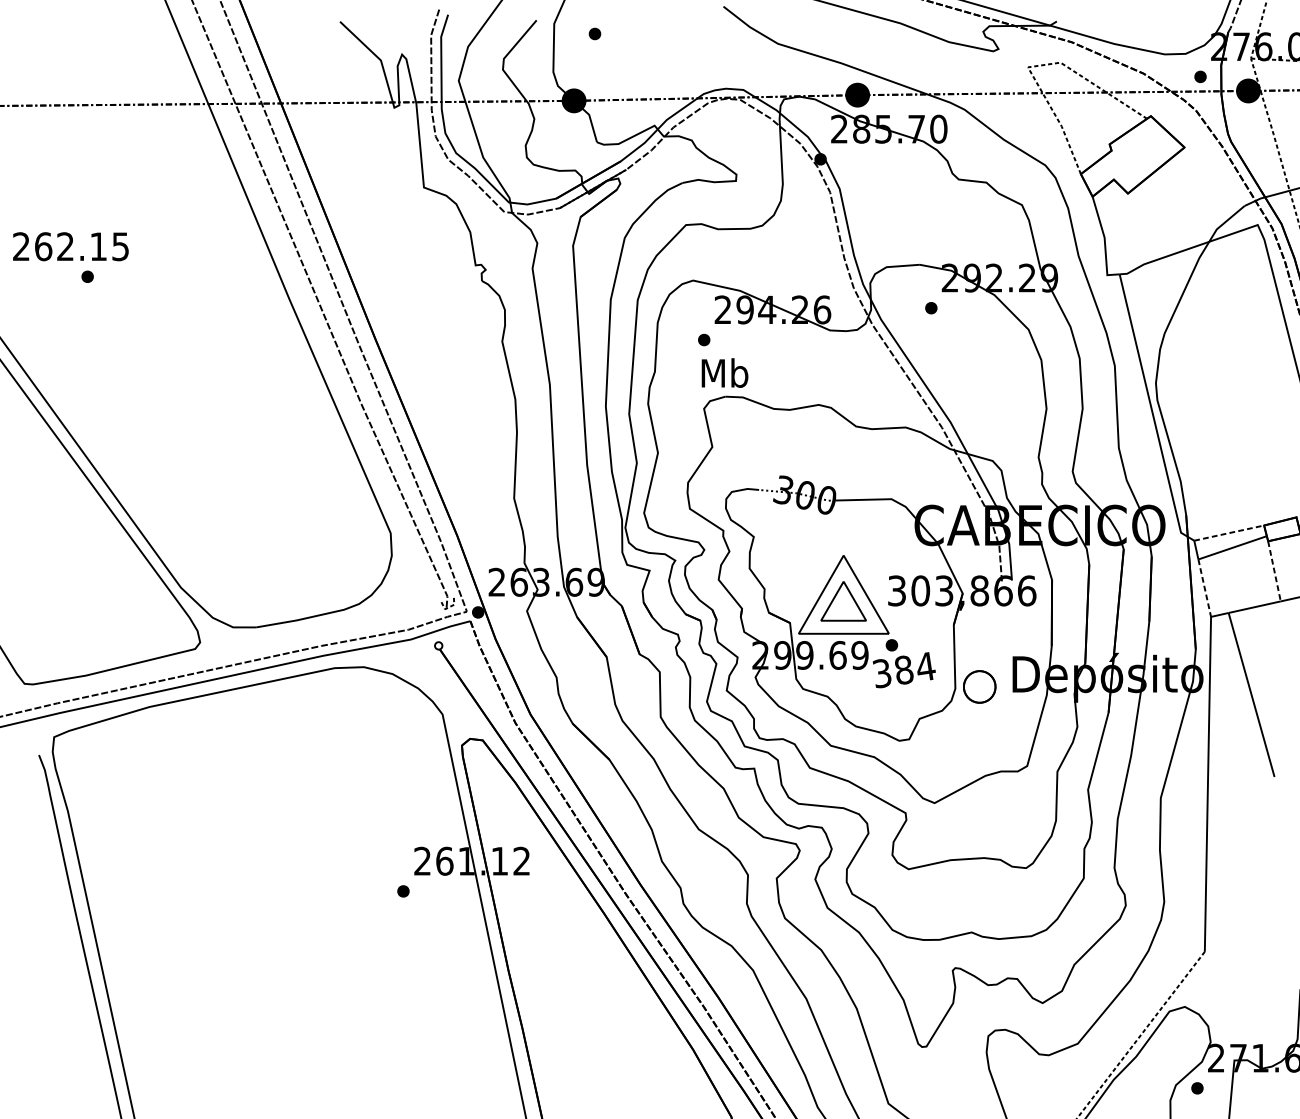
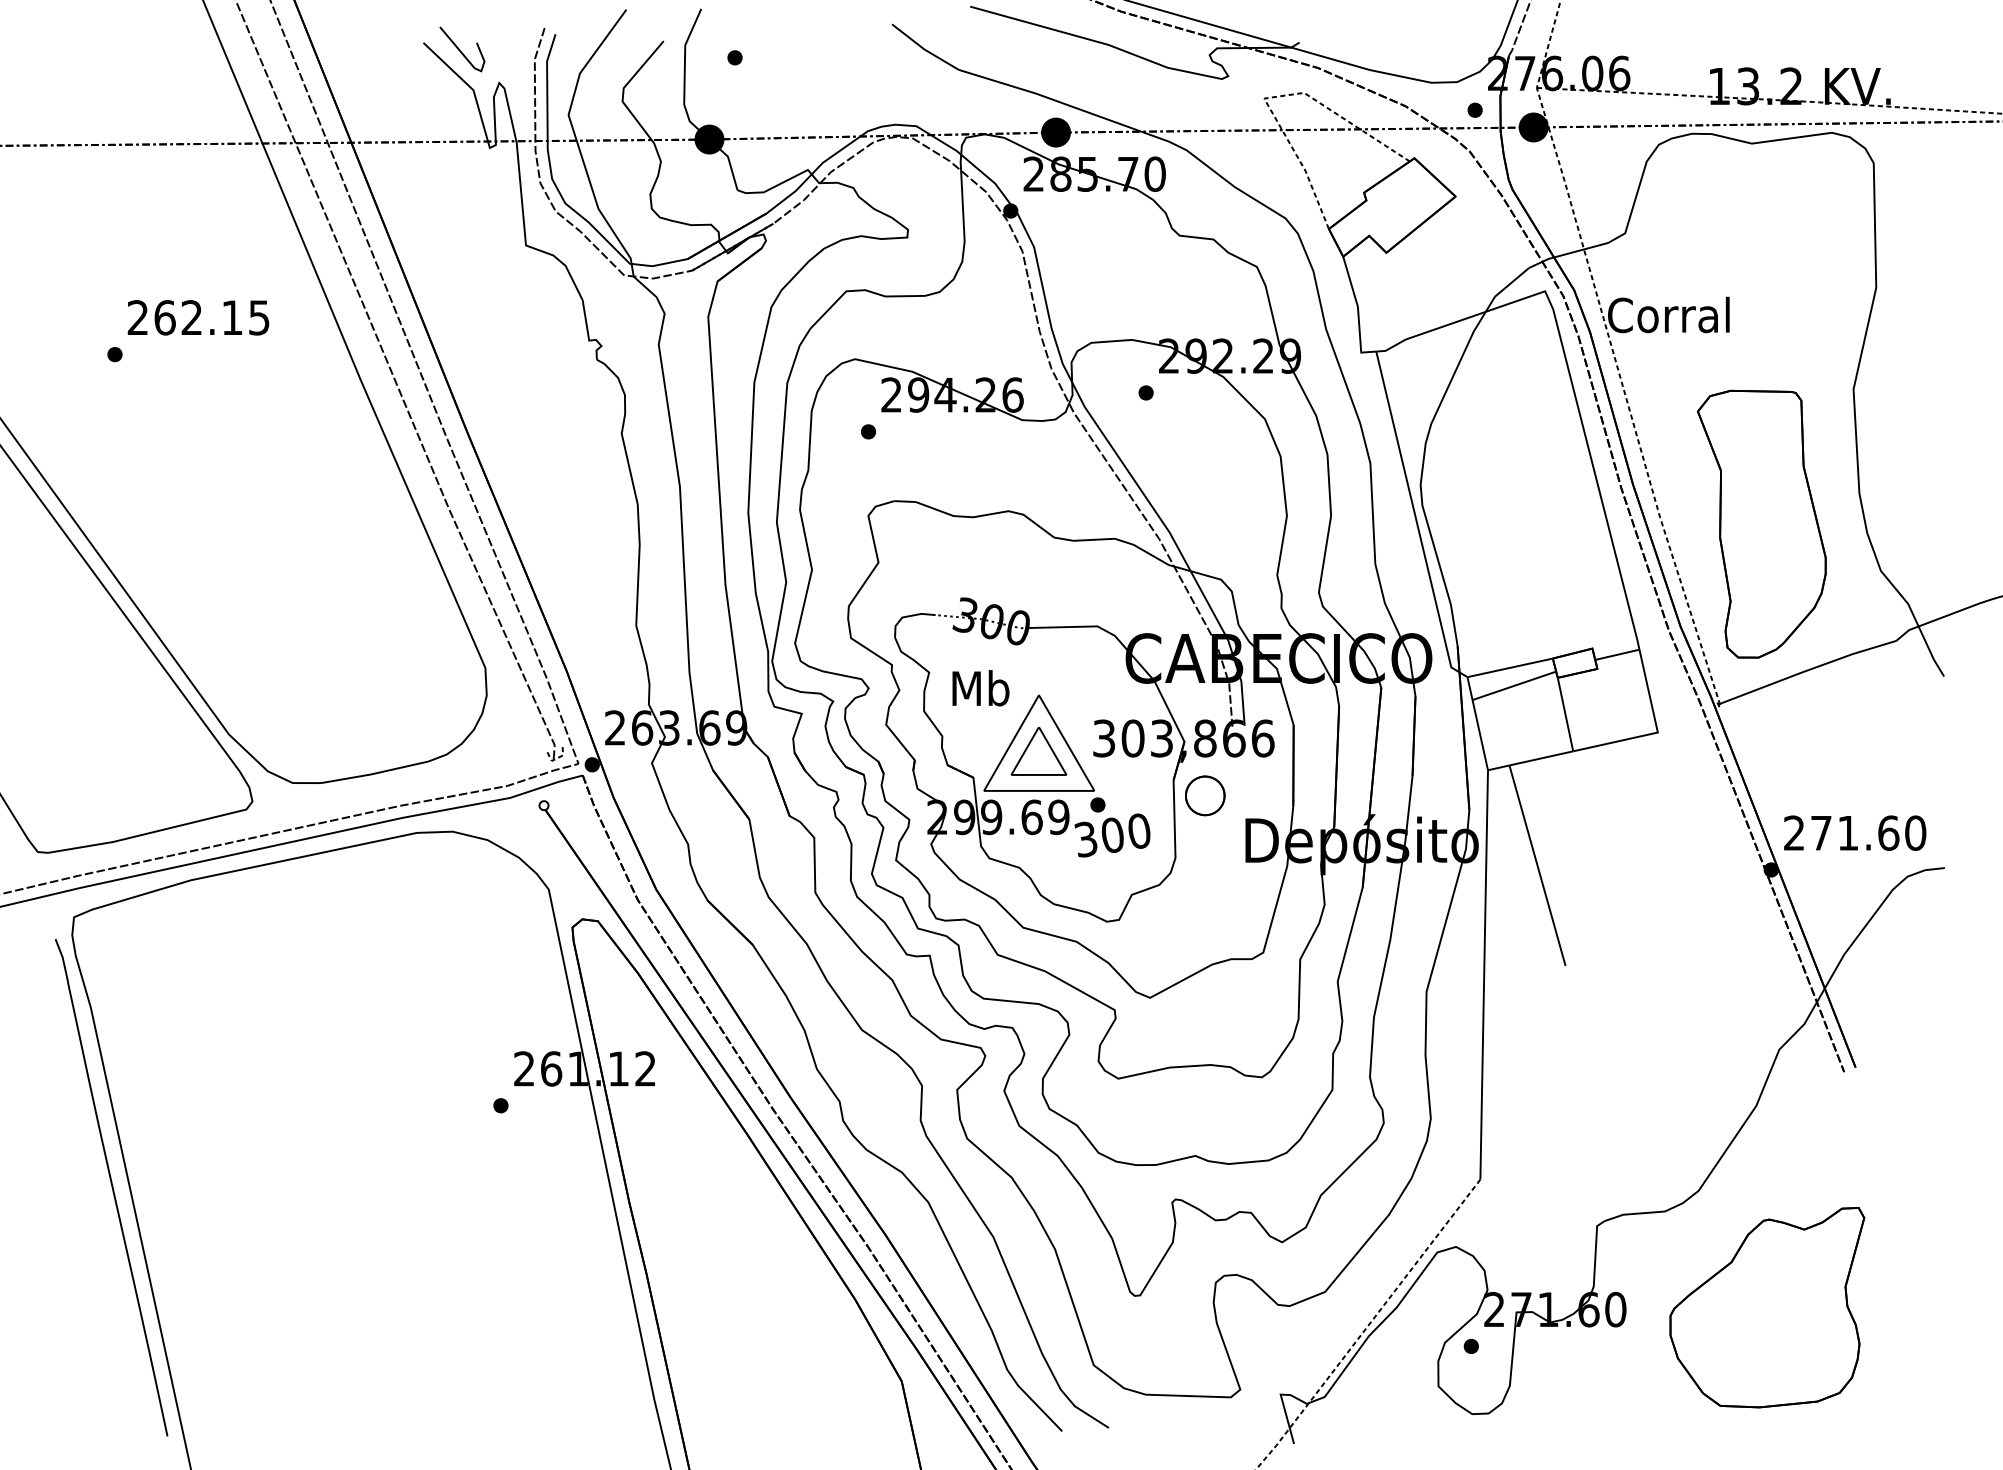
line: (370, 27) -> (460, 49), added
text: (70, 246) -> (198, 317), moved
text: (724, 373) -> (980, 688), moved
line: (1229, 532) -> (1510, 667), dashed -> solid
line: (1274, 571) -> (1565, 714), dashed -> solid
line: (1204, 588) -> (1480, 735), dashed -> solid
text: (915, 668) -> (1126, 833), 384 -> 300
part: (979, 686) -> (1205, 795), moved

